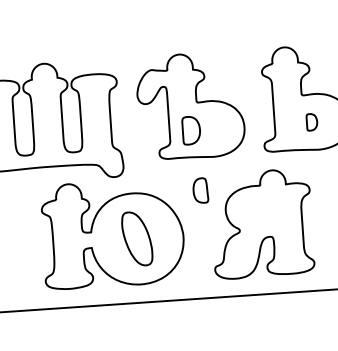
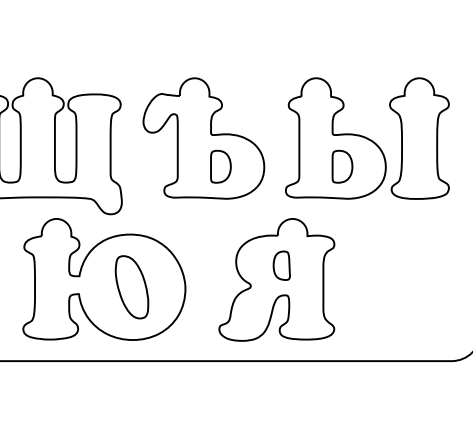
part: (312, 122) -> (342, 166), size x1.67
part: (191, 130) -> (220, 166), moved
part: (200, 190) -> (281, 265), moved

